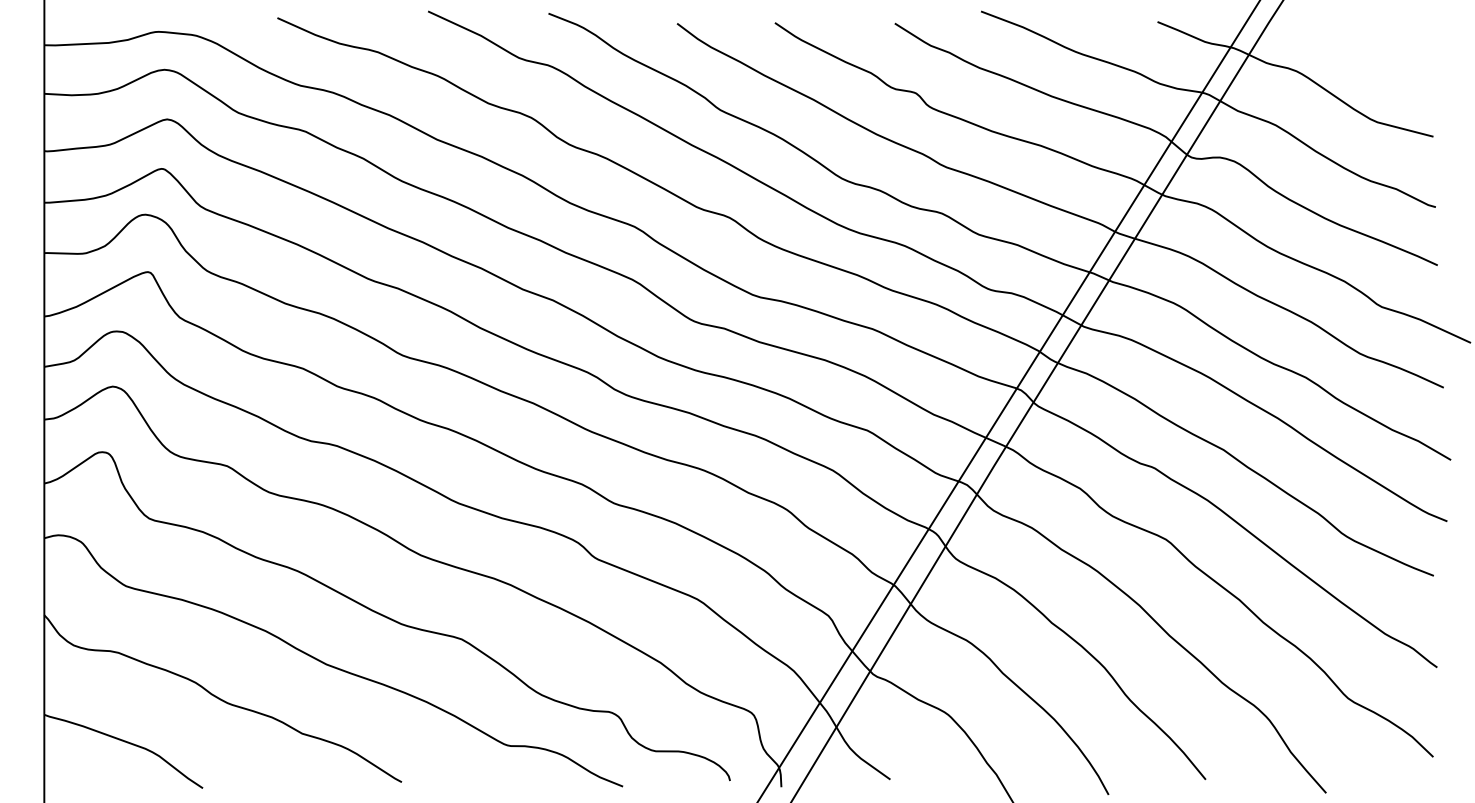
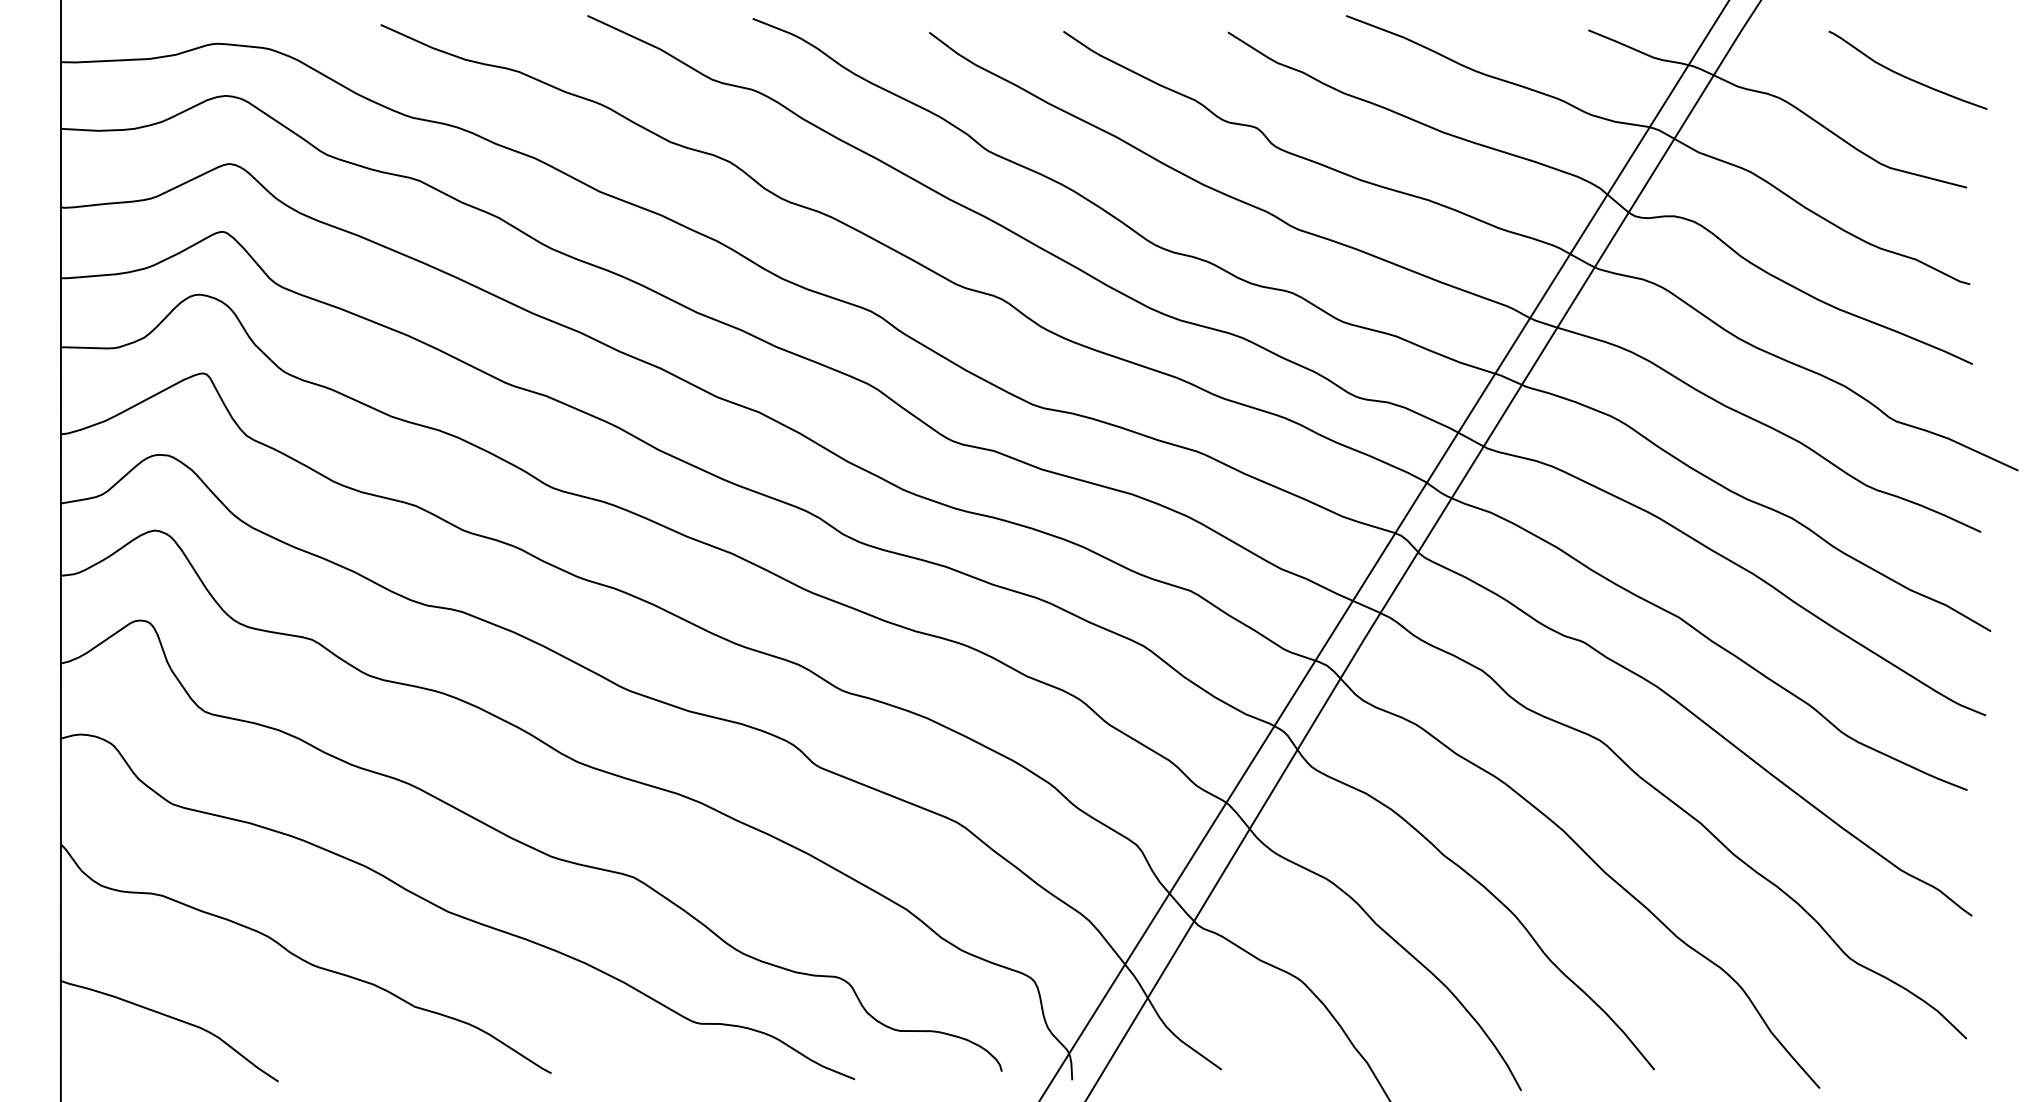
curve: (1389, 55) -> (1906, 76), added

